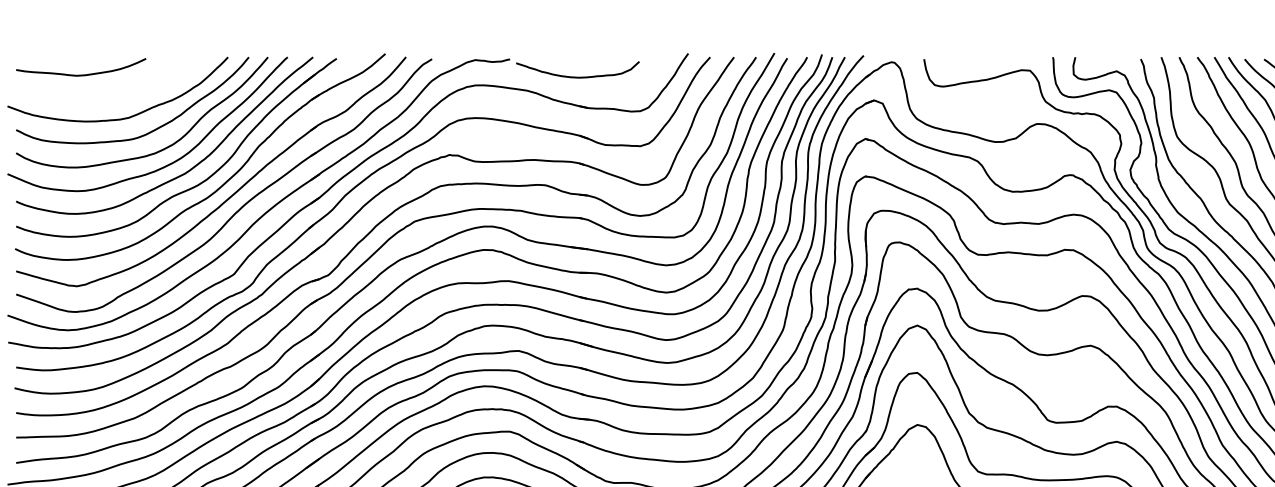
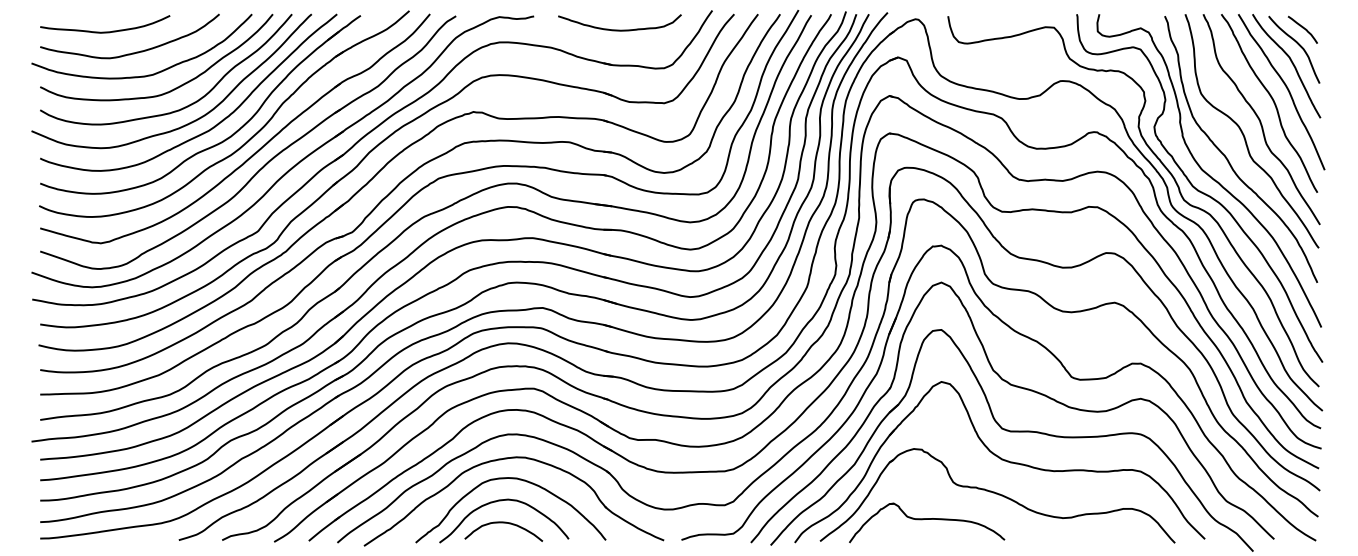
curve: (577, 76) -> (619, 29), moved
curve: (108, 95) -> (132, 52), added

